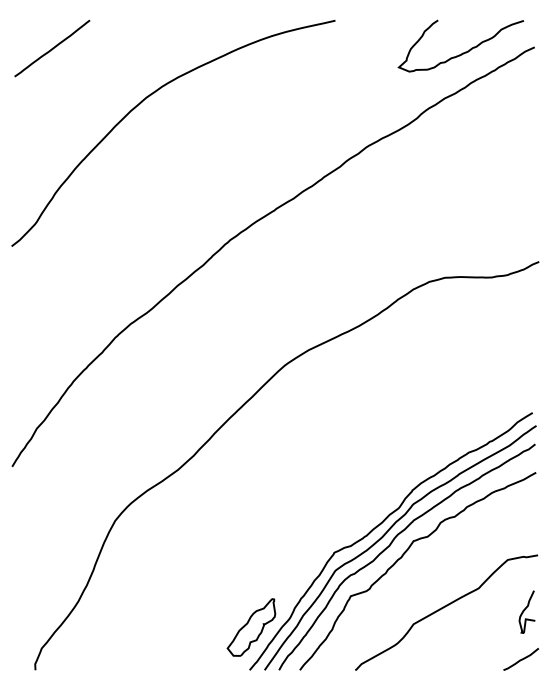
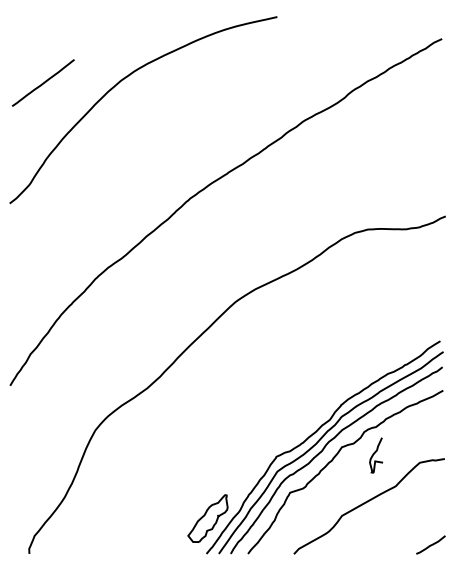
line: (52, 48) -> (43, 82), moved
curve: (462, 52) -> (382, 43), removed
curve: (525, 610) -> (374, 454), moved

